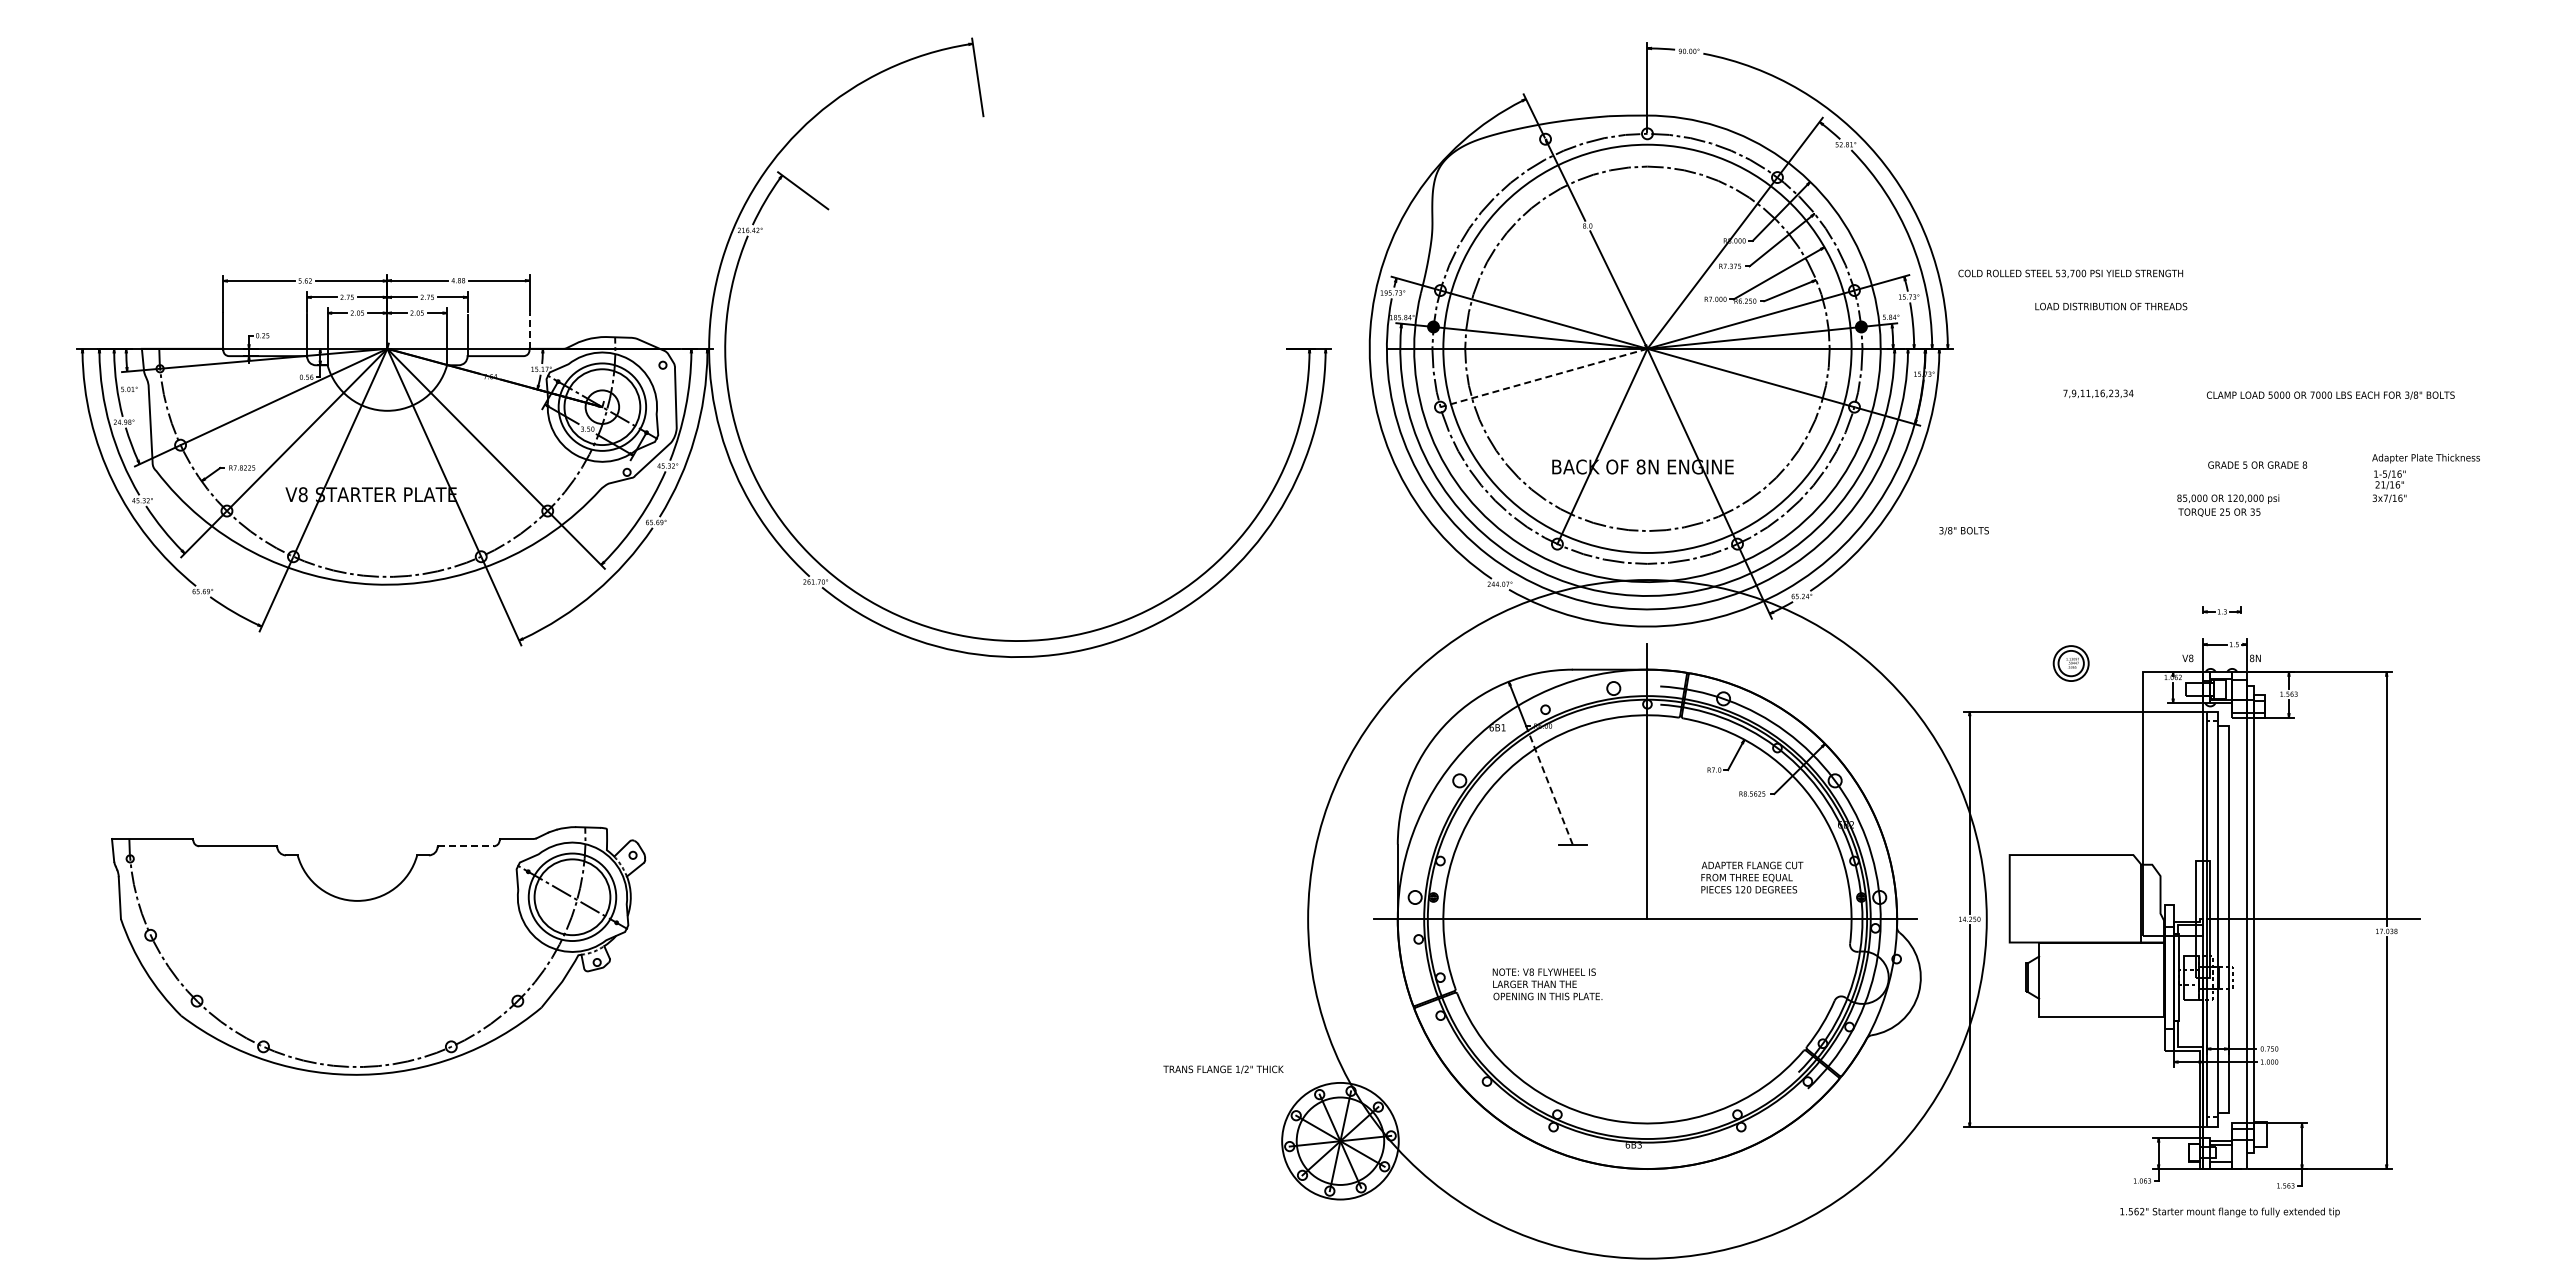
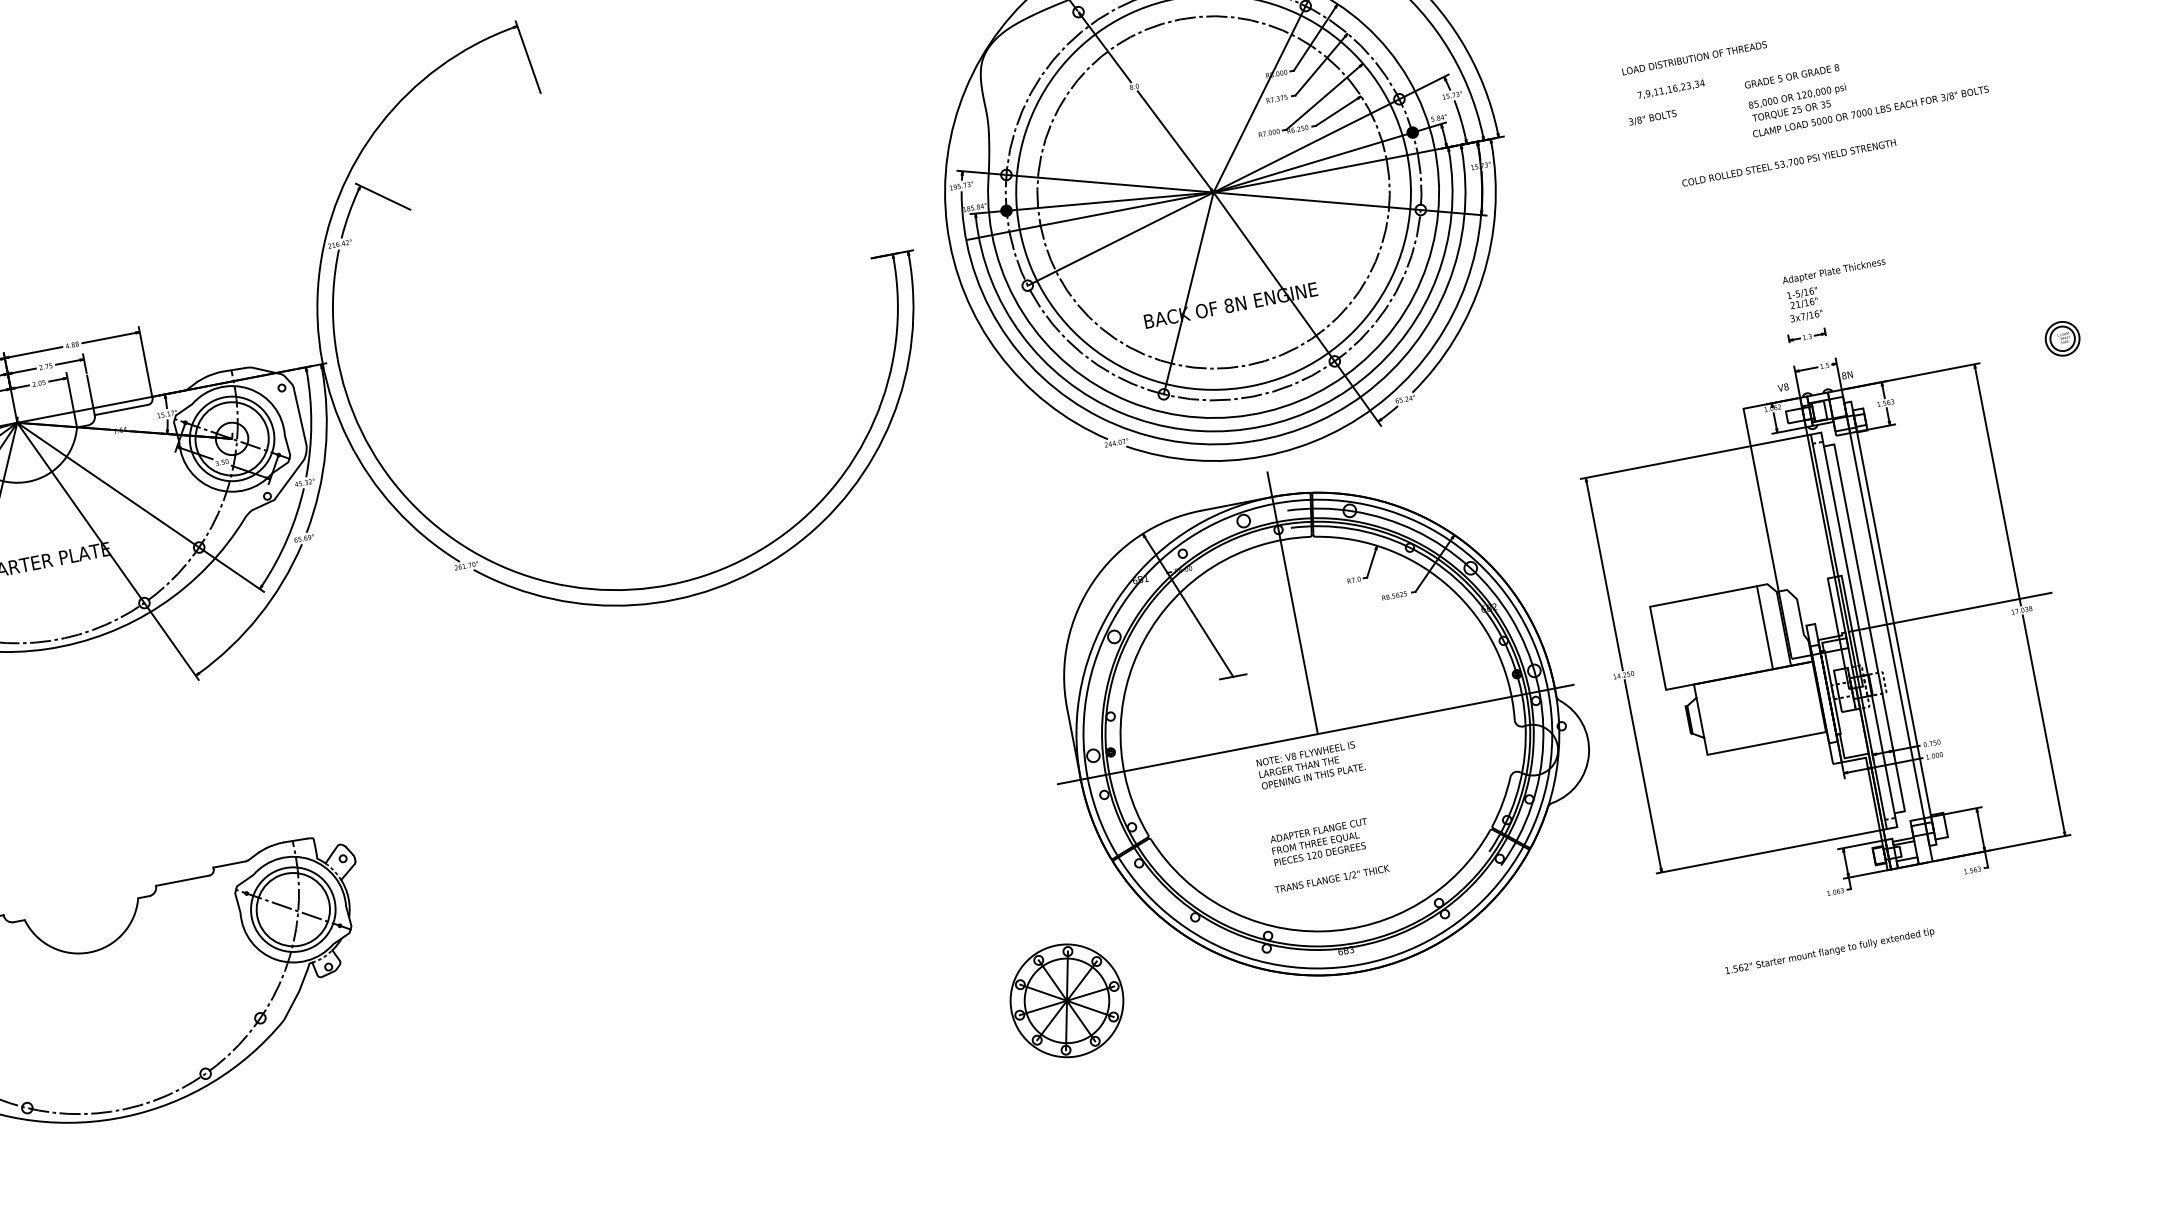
text: (2070, 273) -> (1788, 163), moved
text: (2111, 306) -> (1694, 58), moved
line: (529, 330) -> (148, 379), dashed -> solid
line: (1543, 378) -> (1120, 239), dashed -> solid
text: (2098, 393) -> (1671, 89), moved
text: (2257, 464) -> (1791, 75), moved
text: (2425, 478) -> (1837, 290), moved
text: (2228, 505) -> (1798, 103), moved
text: (1963, 531) -> (1652, 118), moved
part: (2070, 663) -> (2061, 338), moved
line: (1549, 785) -> (1200, 624), dashed -> solid
line: (466, 846) -> (183, 880), dashed -> solid
text: (1752, 877) -> (1320, 841), moved
line: (2122, 898) -> (1765, 627), added
circle: (1647, 918) -> (1317, 733), size x0.71
text: (1547, 984) -> (1311, 765), moved
text: (1223, 1069) -> (1332, 879), moved
text: (2229, 1212) -> (1829, 951), moved

